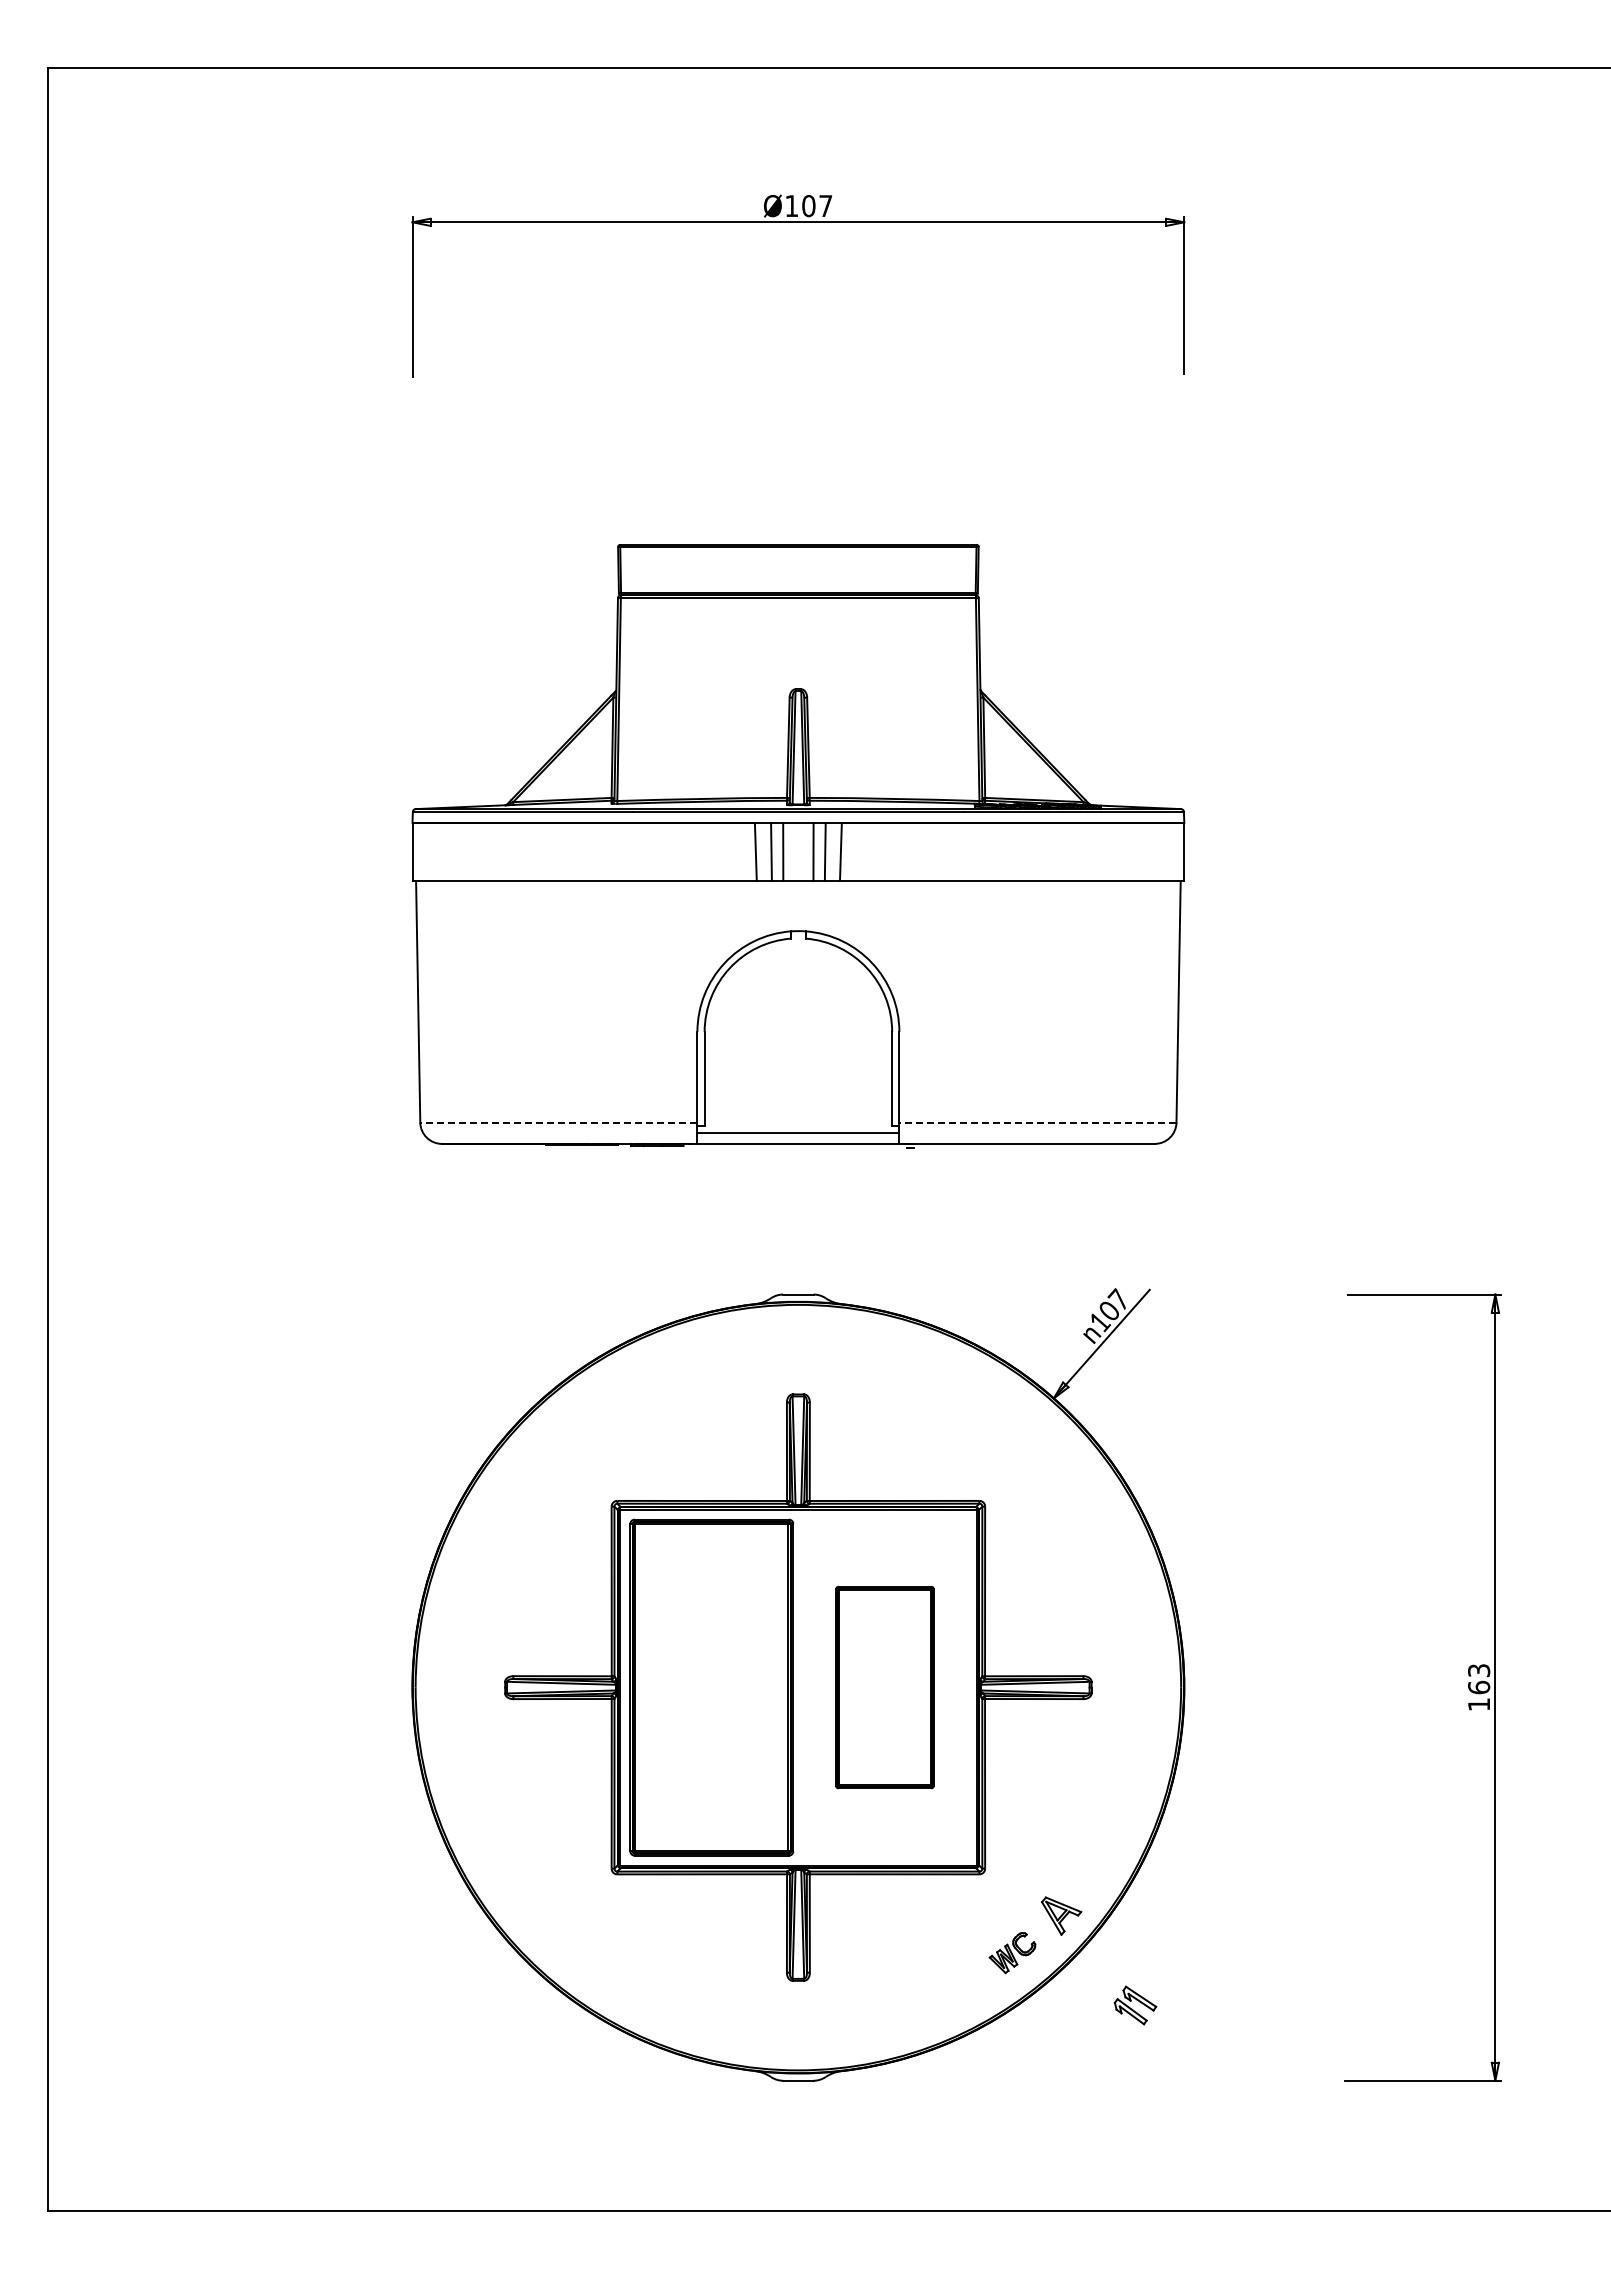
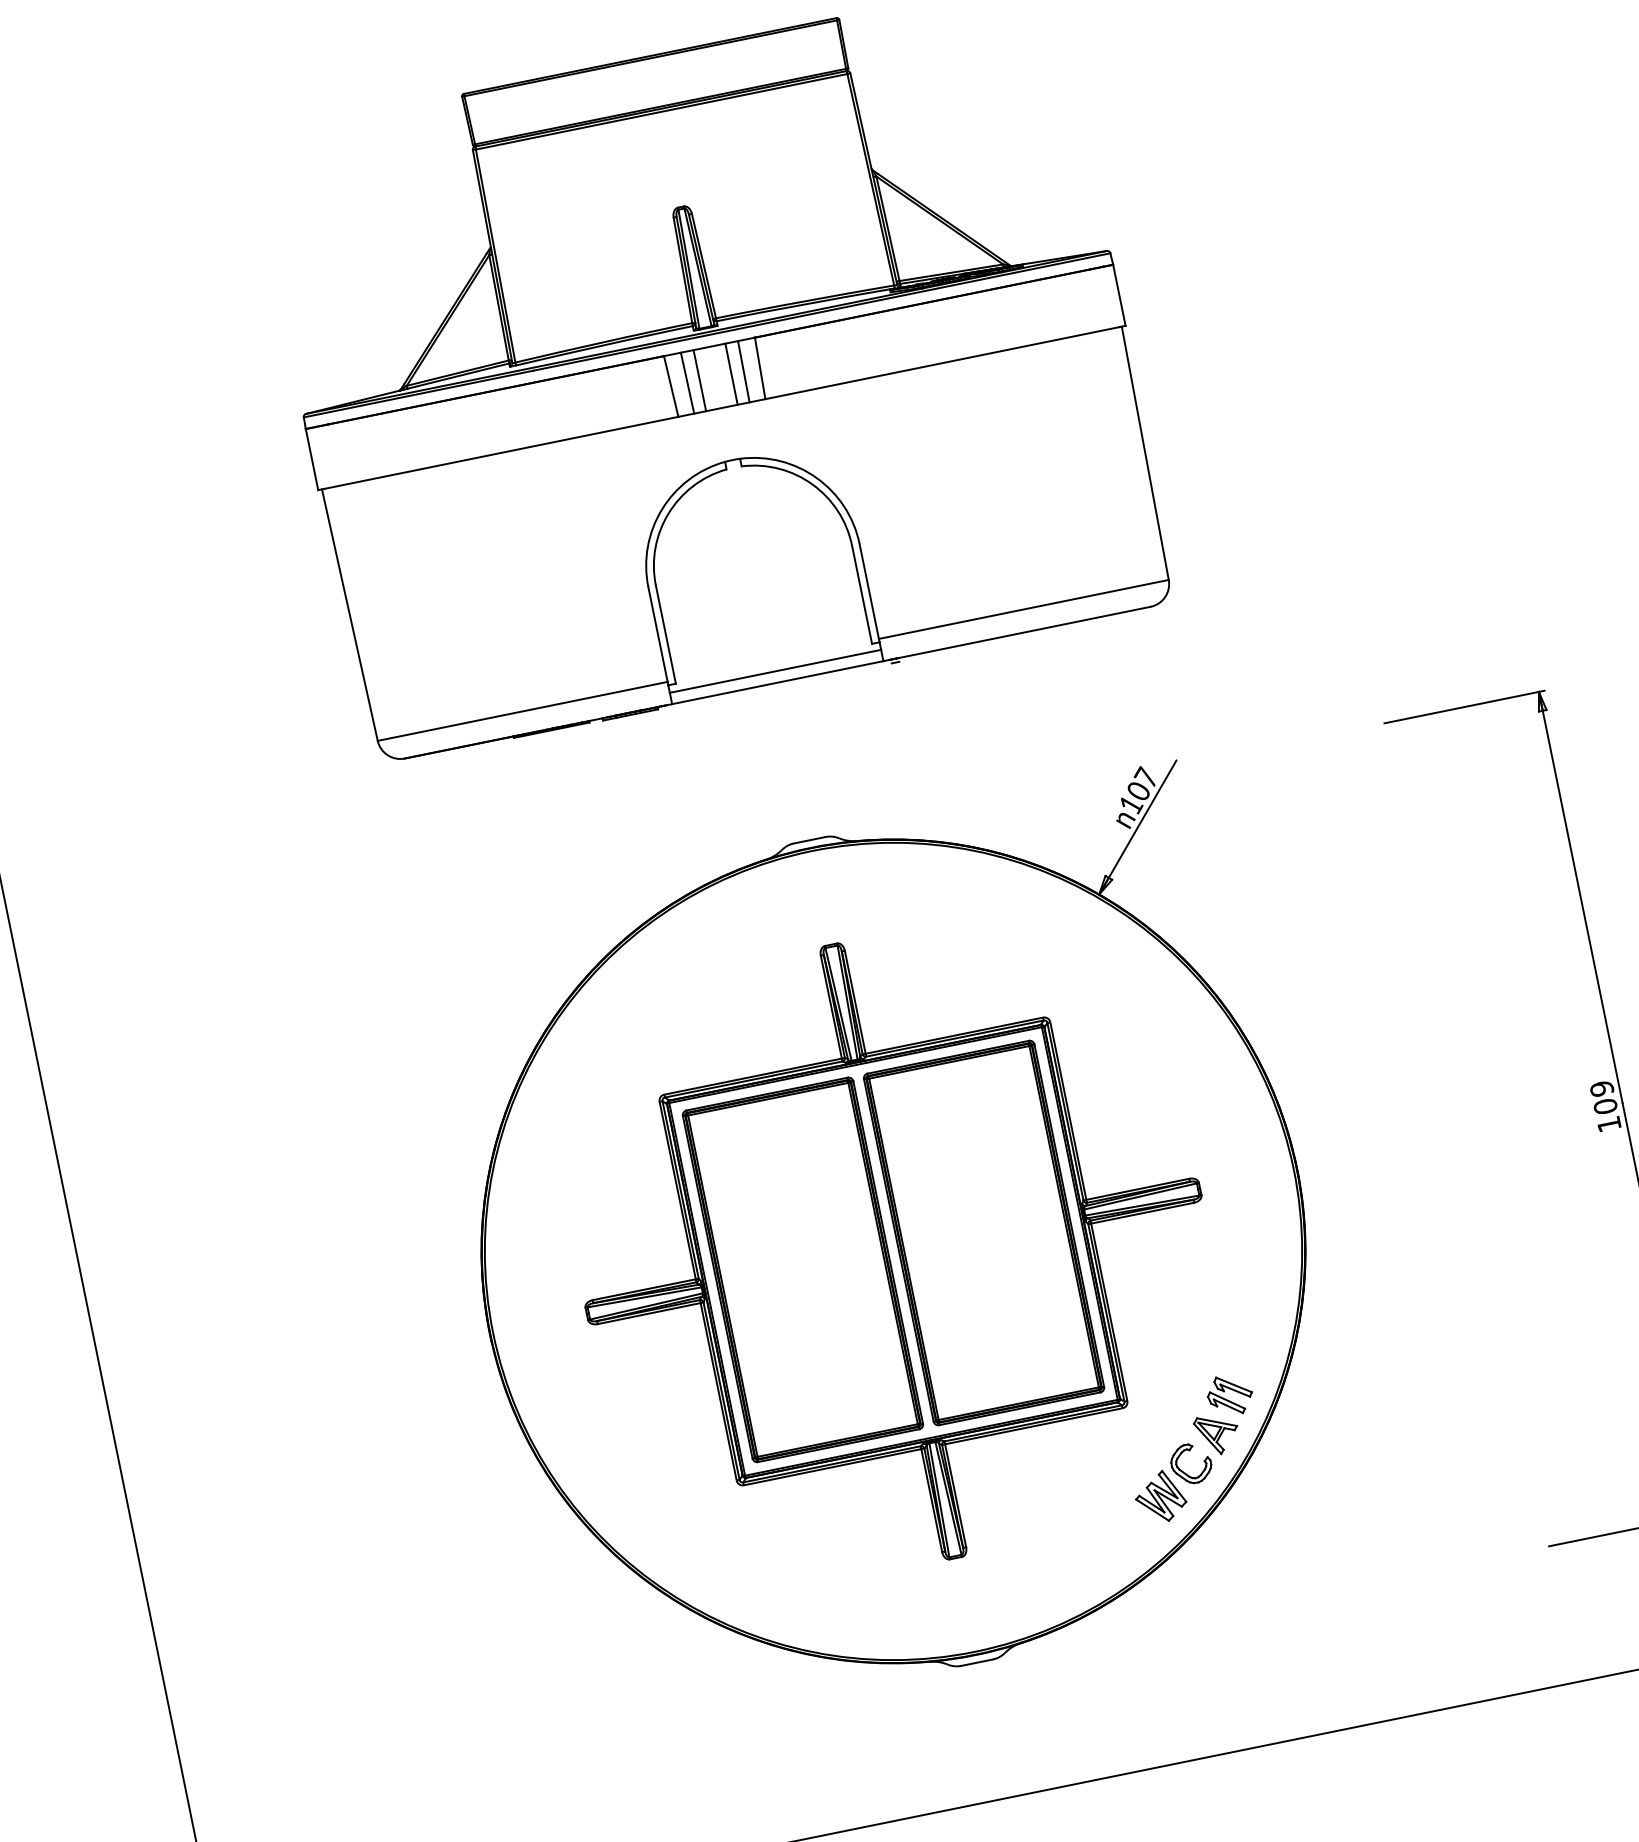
line: (558, 1122) -> (522, 711), dashed -> solid
line: (1037, 1122) -> (1023, 609), dashed -> solid
text: (1479, 1679) -> (1604, 1097), 163 -> 109
part: (884, 1687) -> (983, 1232), size x1.67
part: (1012, 1952) -> (1173, 1482), size x1.67
part: (1135, 2005) -> (1230, 1395), moved

